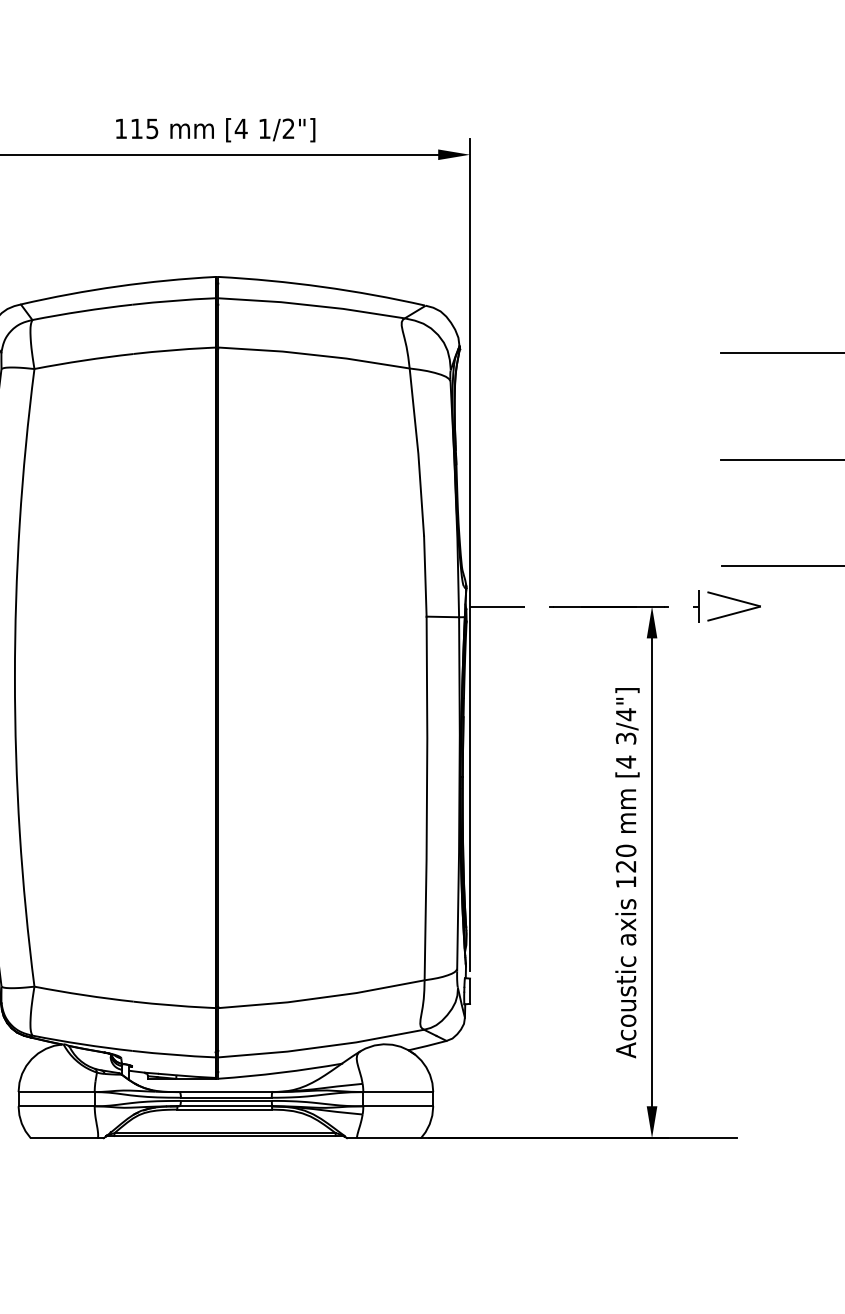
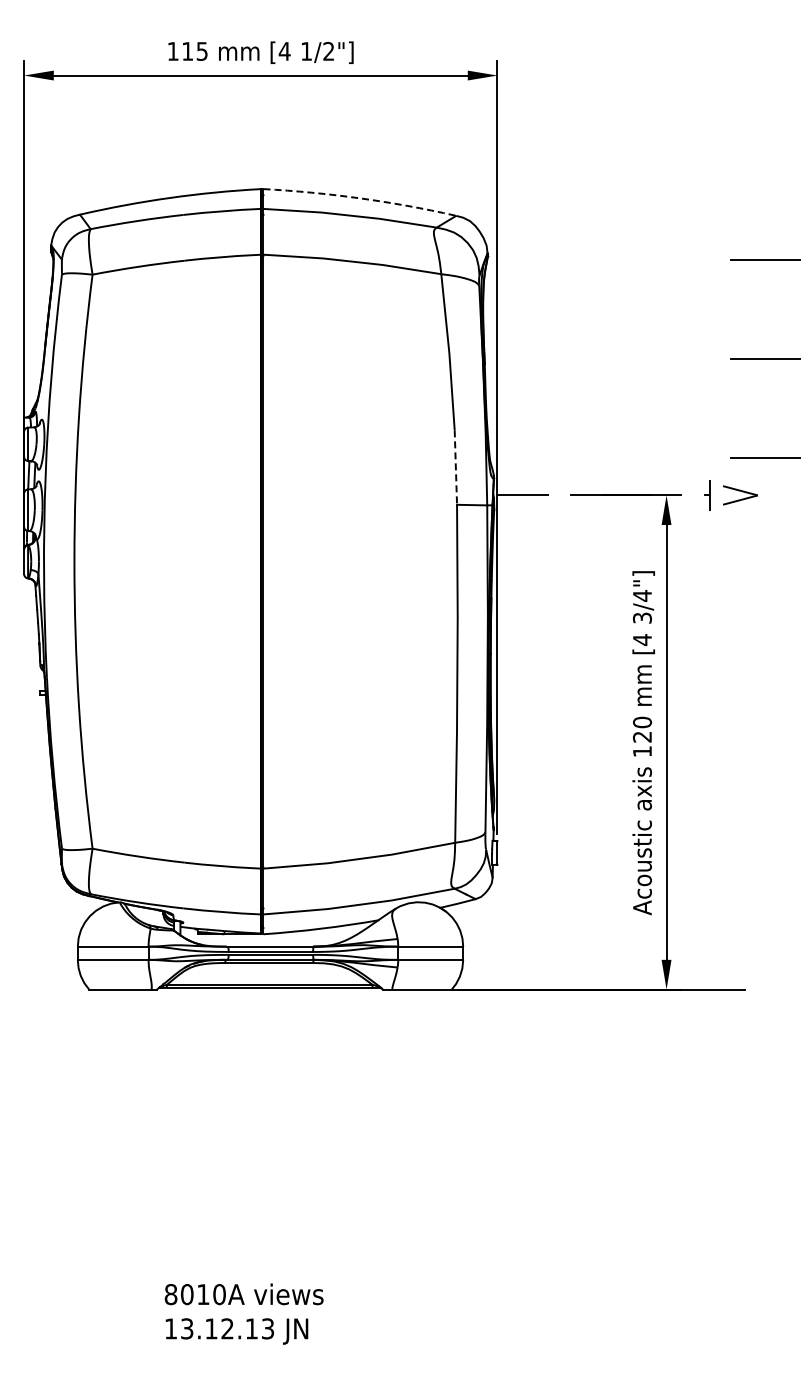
arc: (322, 287) -> (360, 198), solid -> dashed
line: (424, 577) -> (455, 468), solid -> dashed
part: (733, 606) -> (742, 495), size x0.6

